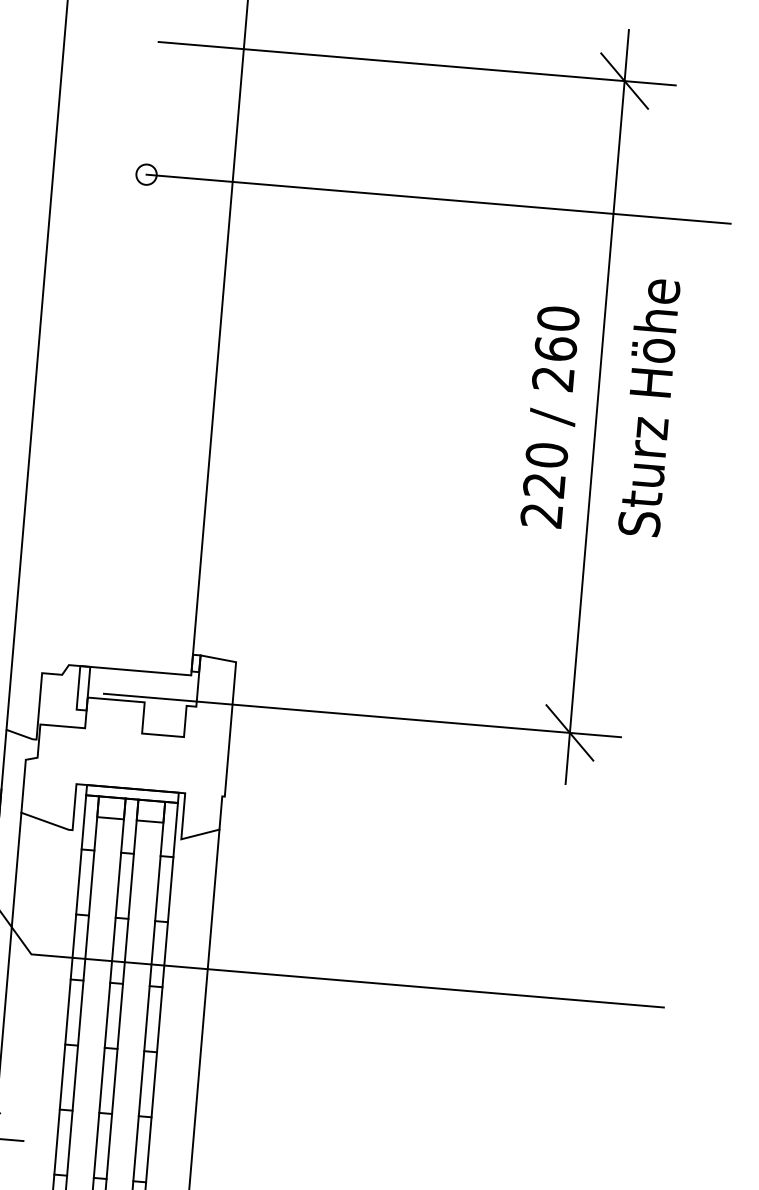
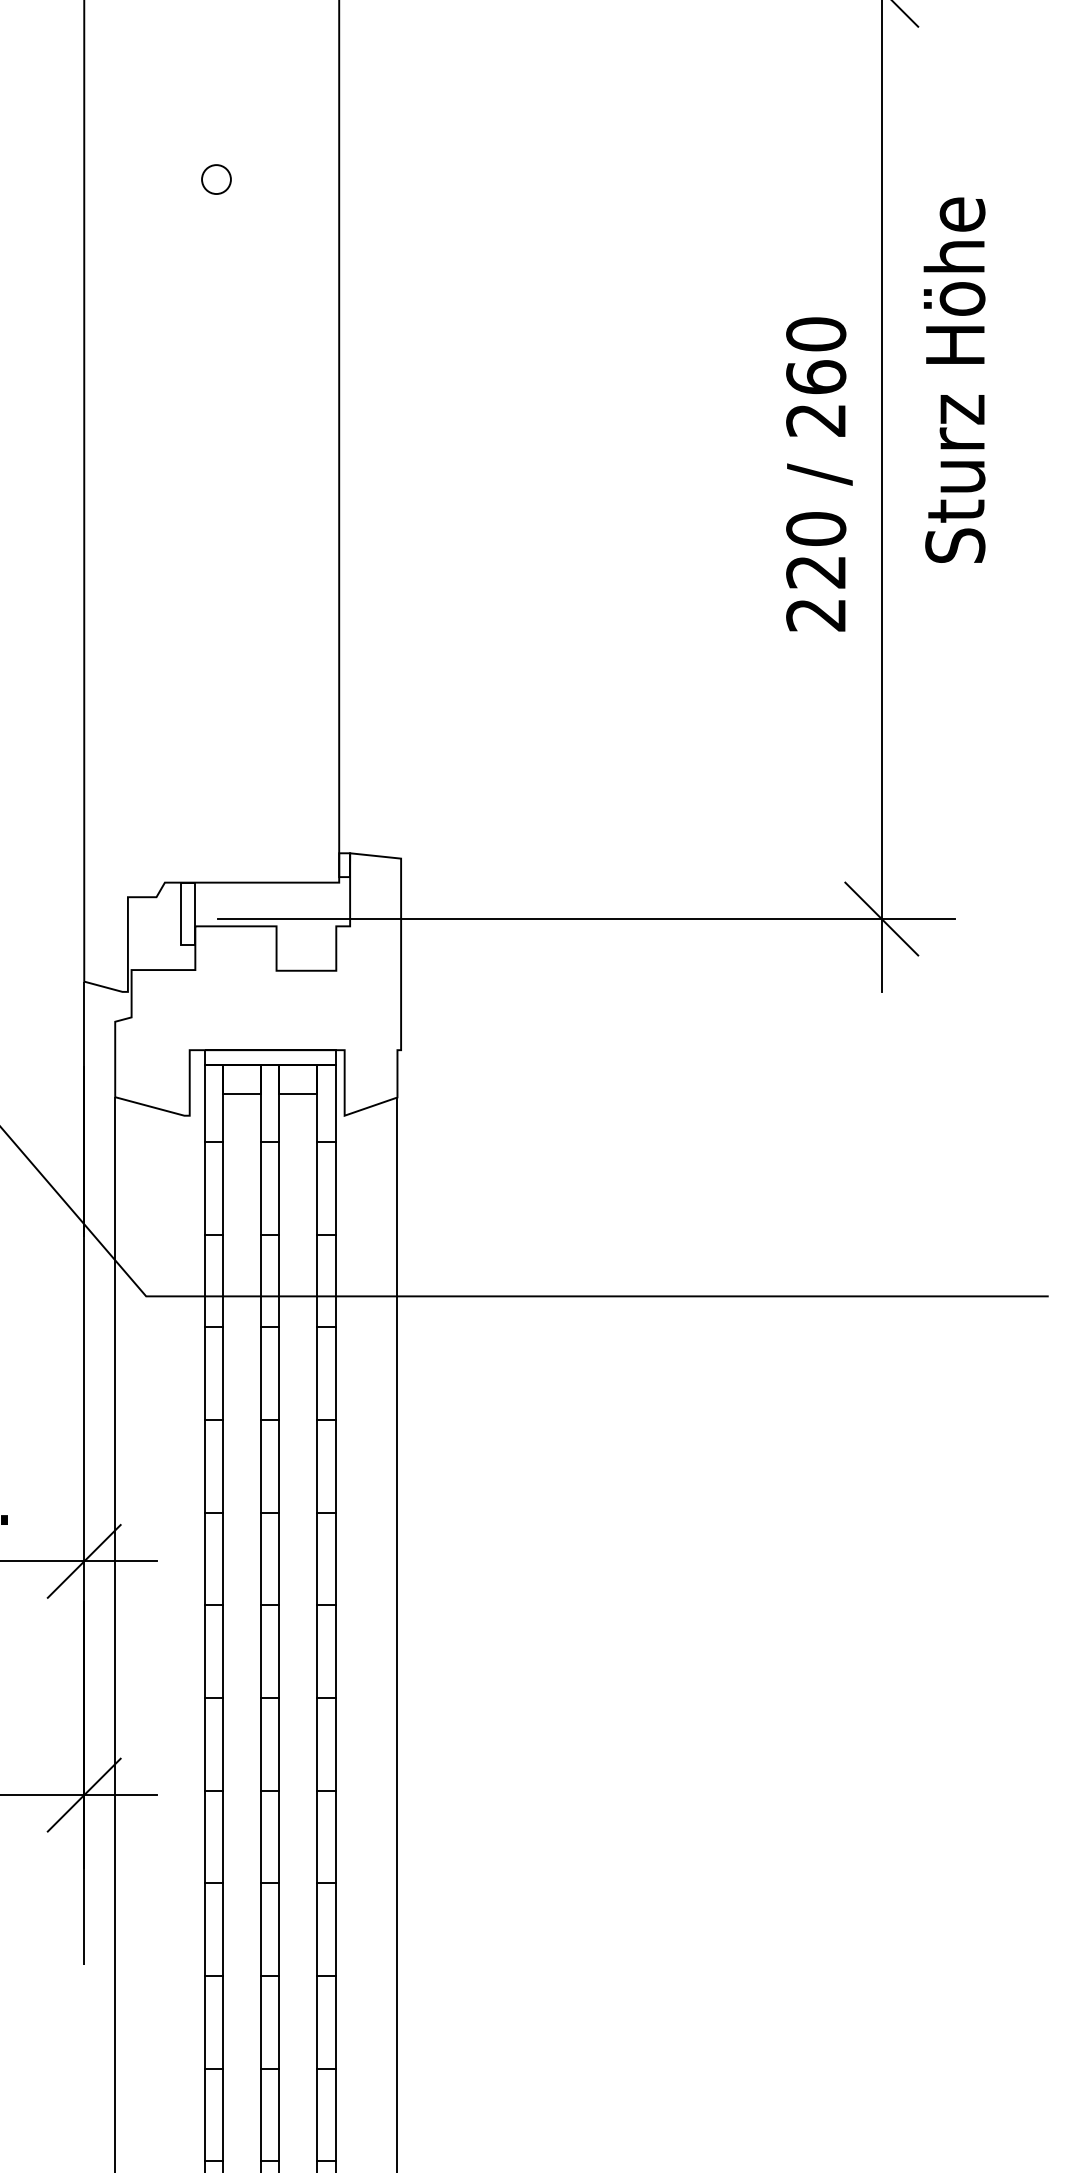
line: (438, 199) -> (632, 179), removed
text: (648, 406) -> (954, 379), moved

